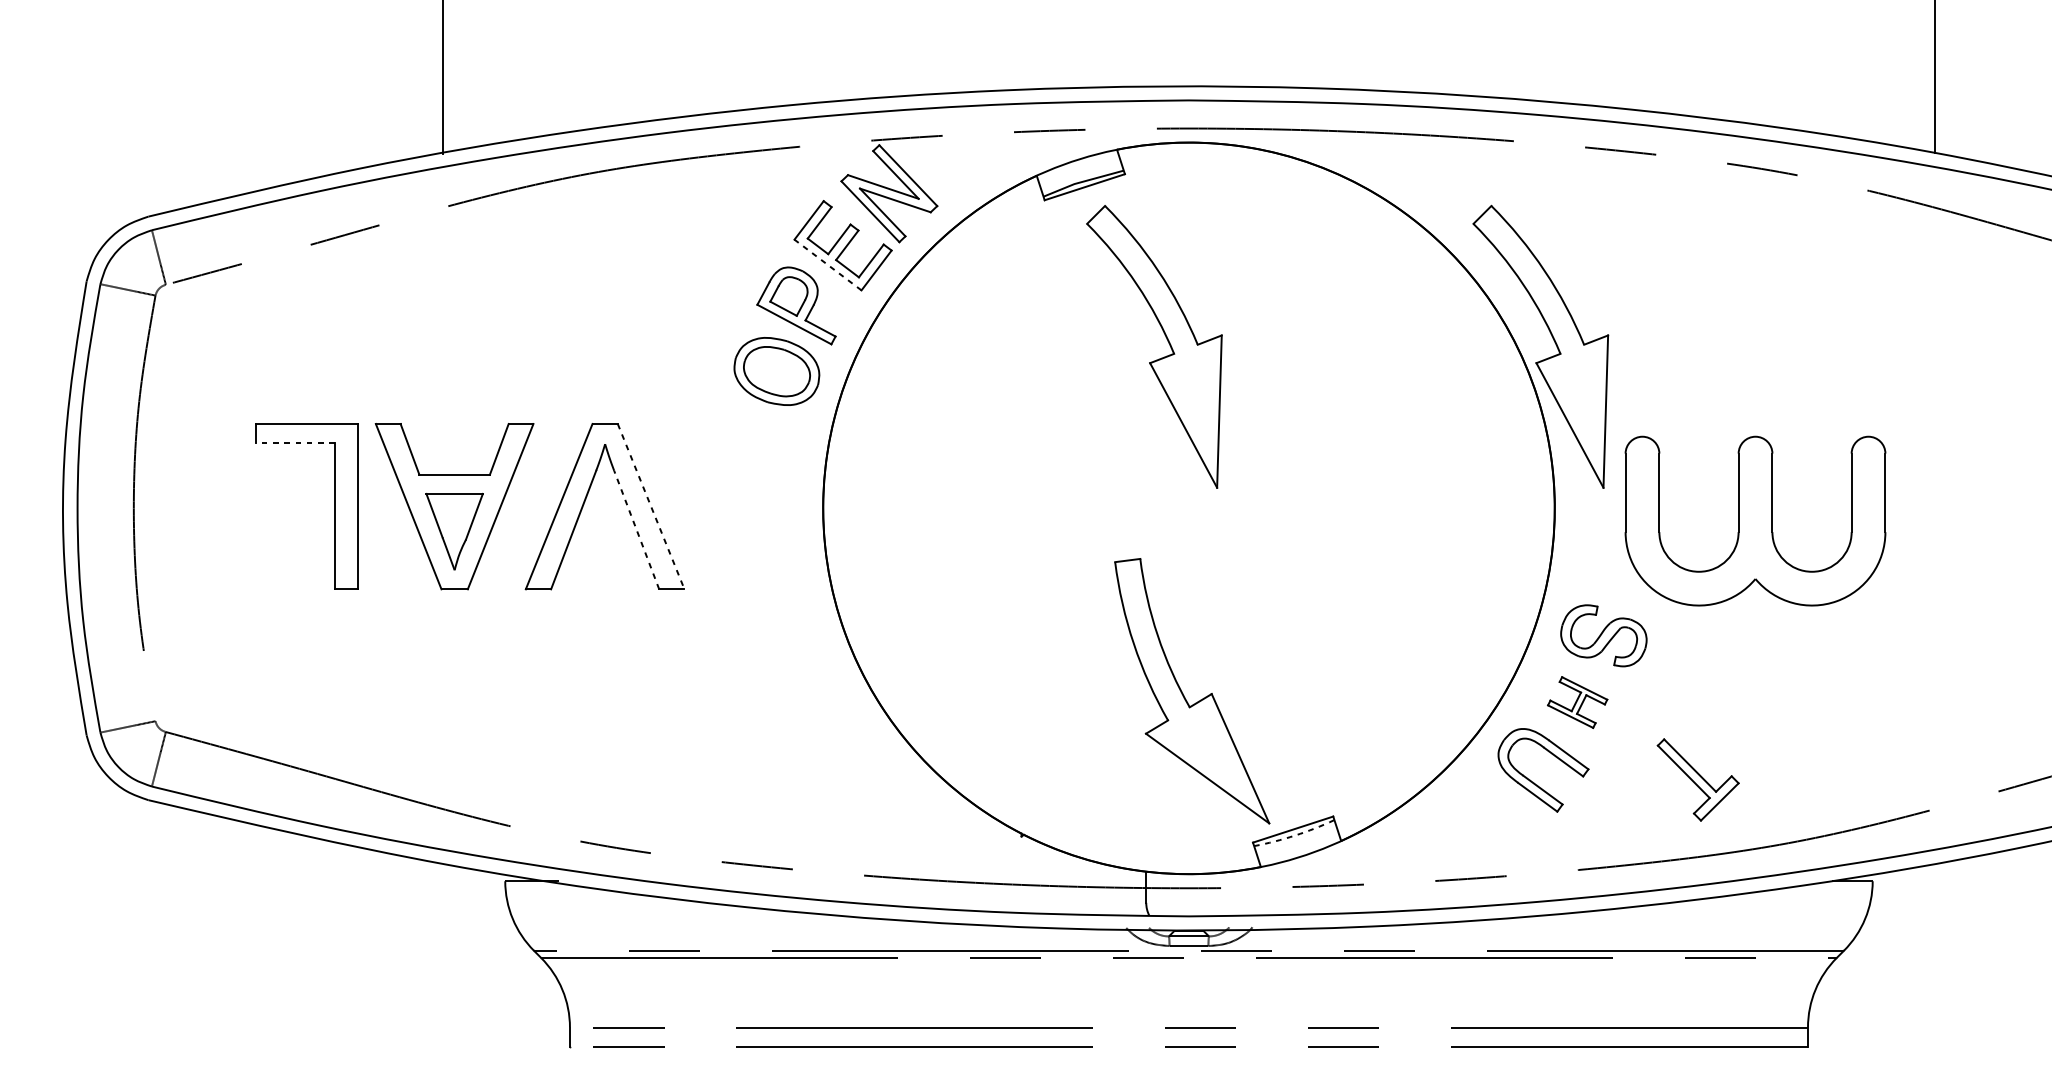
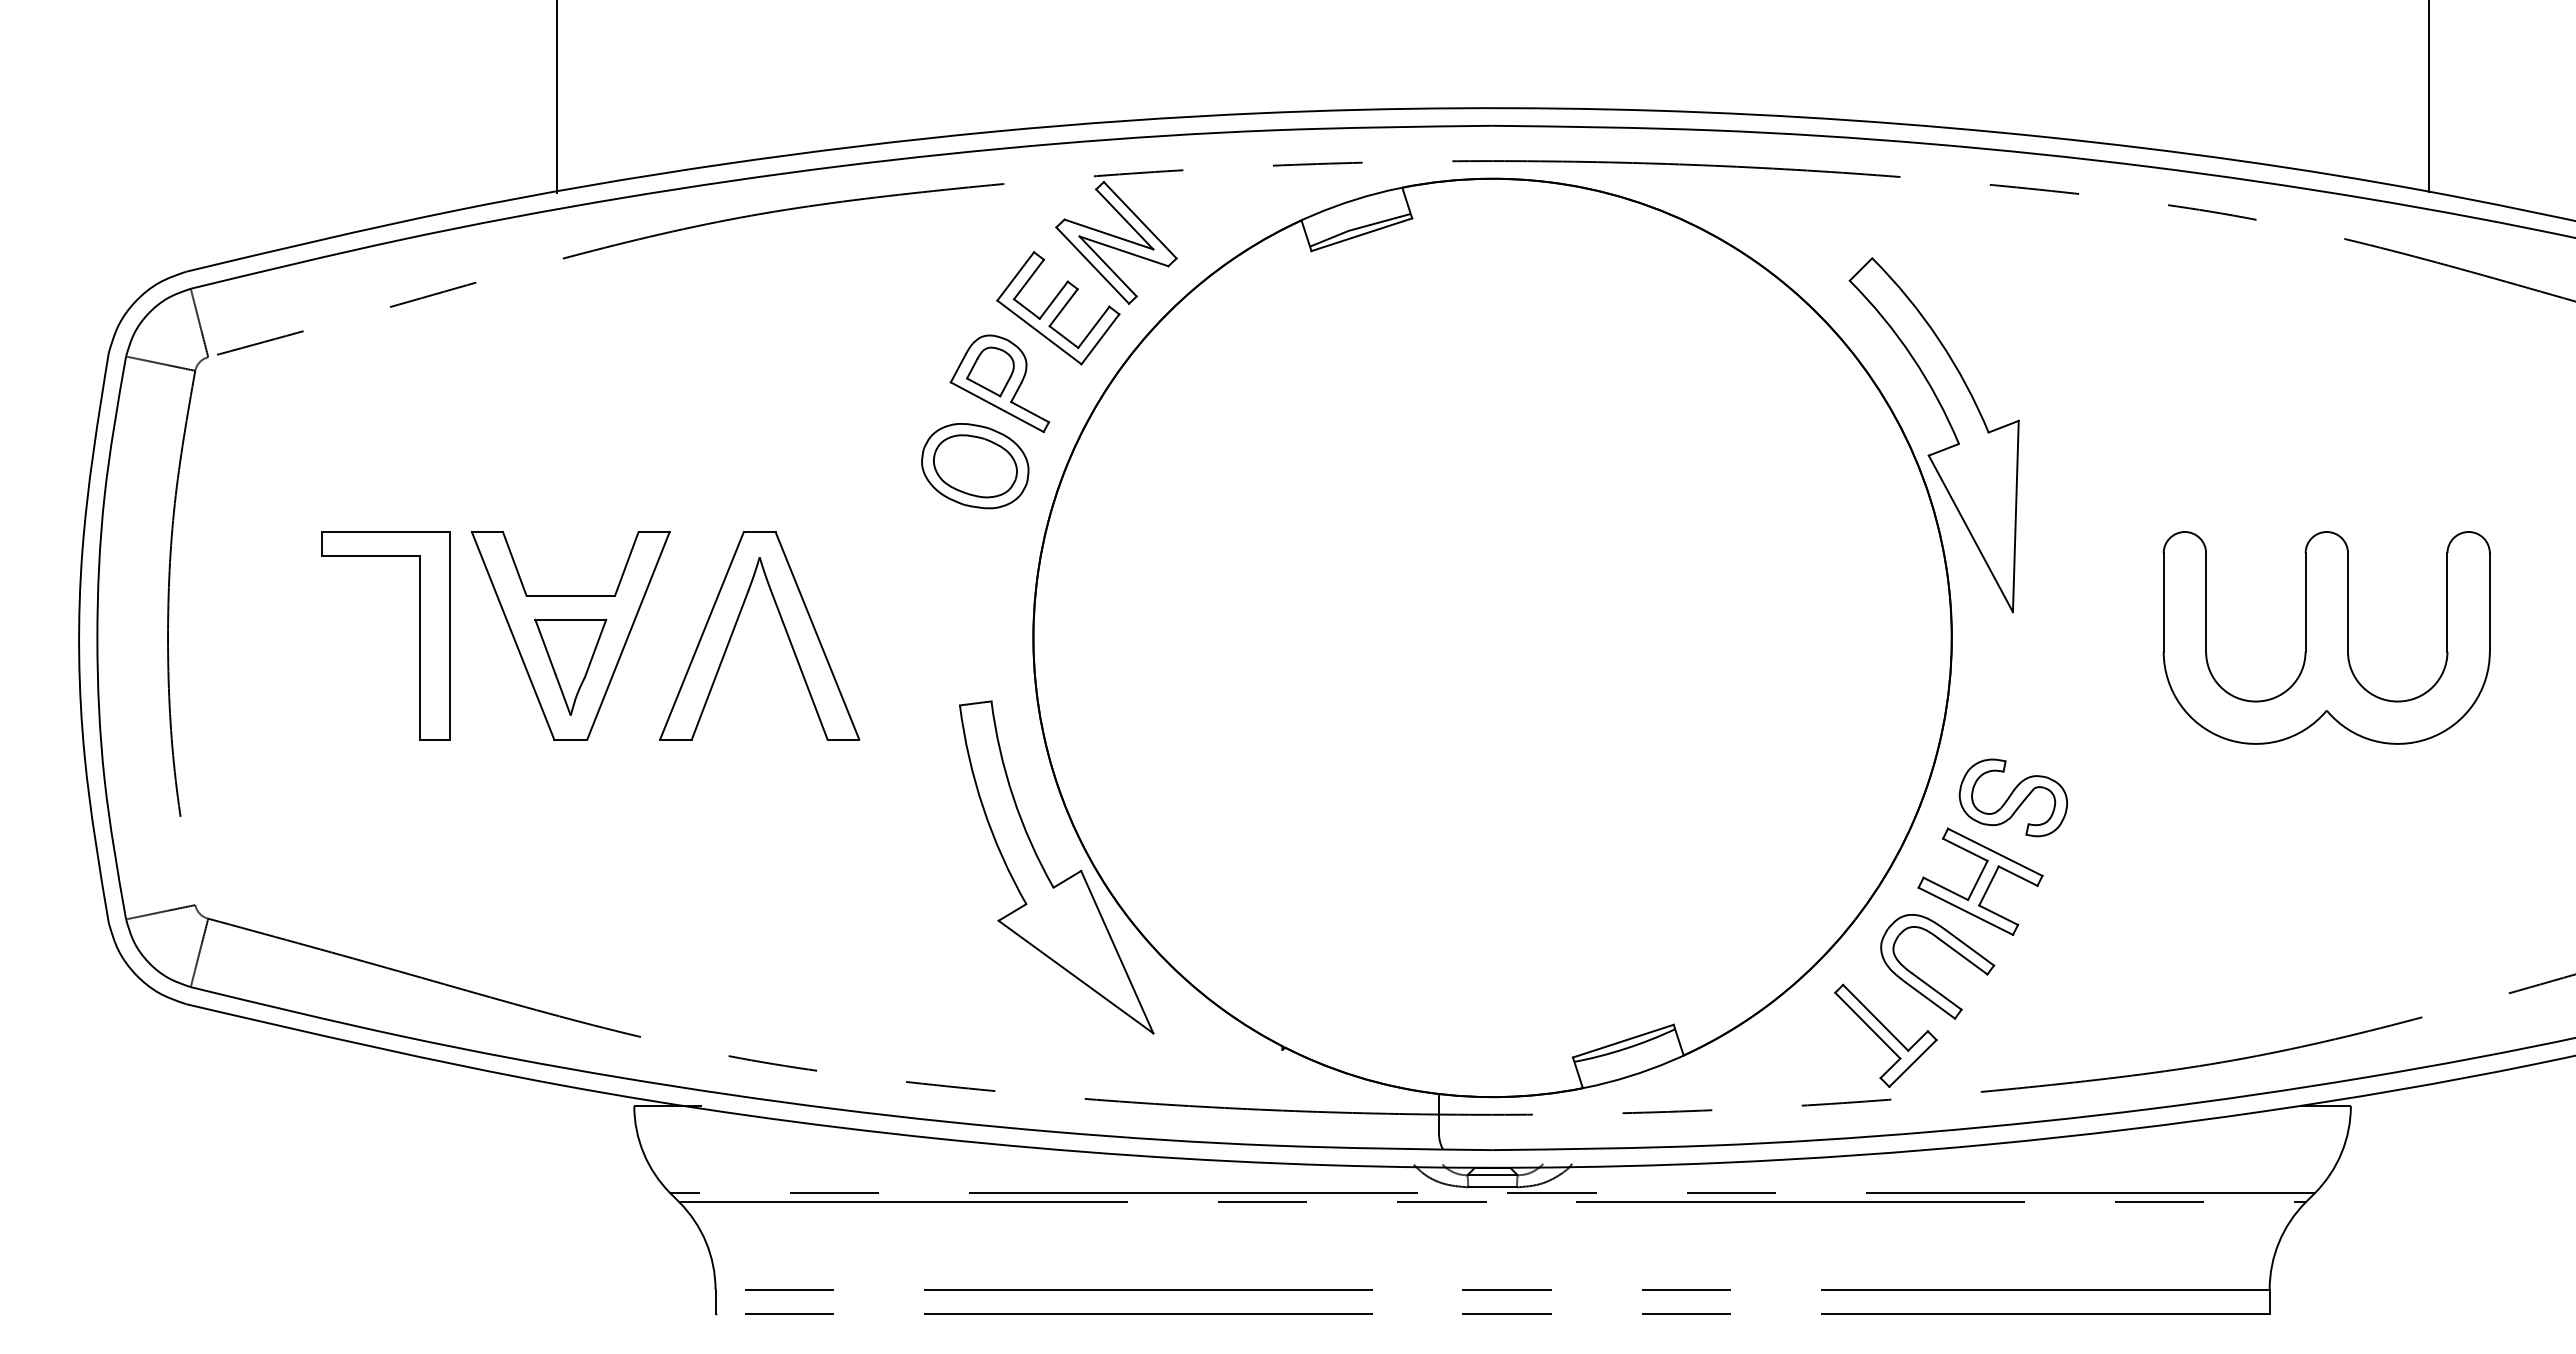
line: (828, 265) -> (1039, 332), dashed -> solid
part: (1157, 359) -> (1453, 450), removed
line: (295, 442) -> (370, 555), dashed -> solid
line: (651, 506) -> (817, 635), dashed -> solid
part: (1755, 520) -> (2326, 637), moved
line: (636, 530) -> (799, 665), dashed -> solid
part: (1184, 695) -> (1046, 872), moved
part: (1577, 702) -> (1980, 881), size x1.67
part: (1697, 779) -> (1885, 1035), moved
arc: (1294, 835) -> (1625, 1048), dashed -> solid

